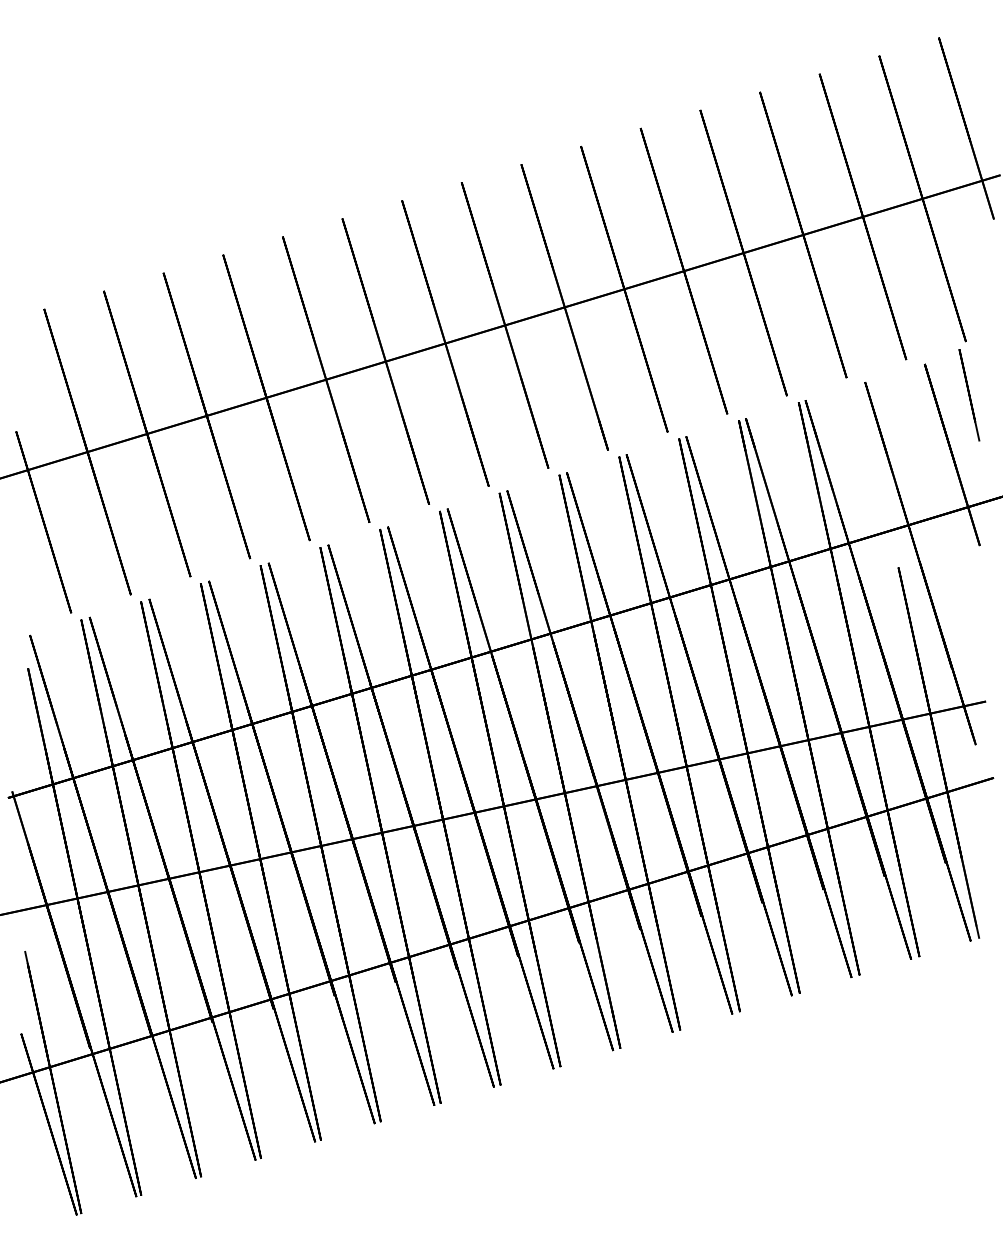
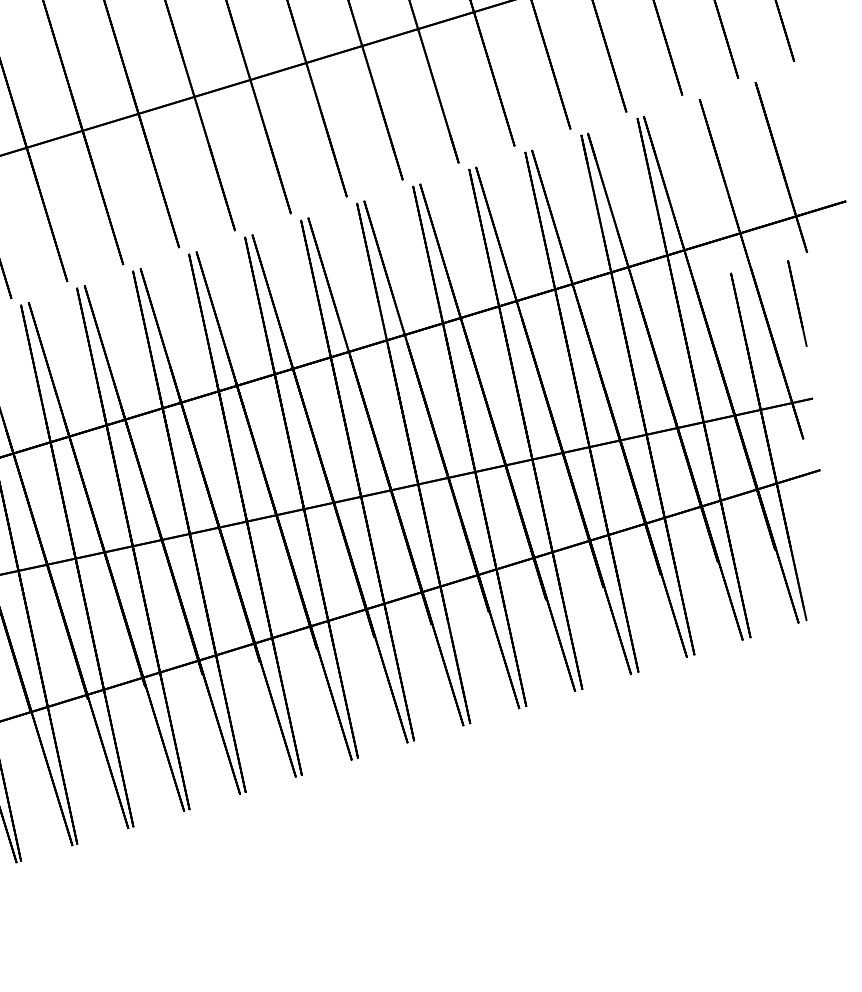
line: (969, 395) -> (797, 303), moved

